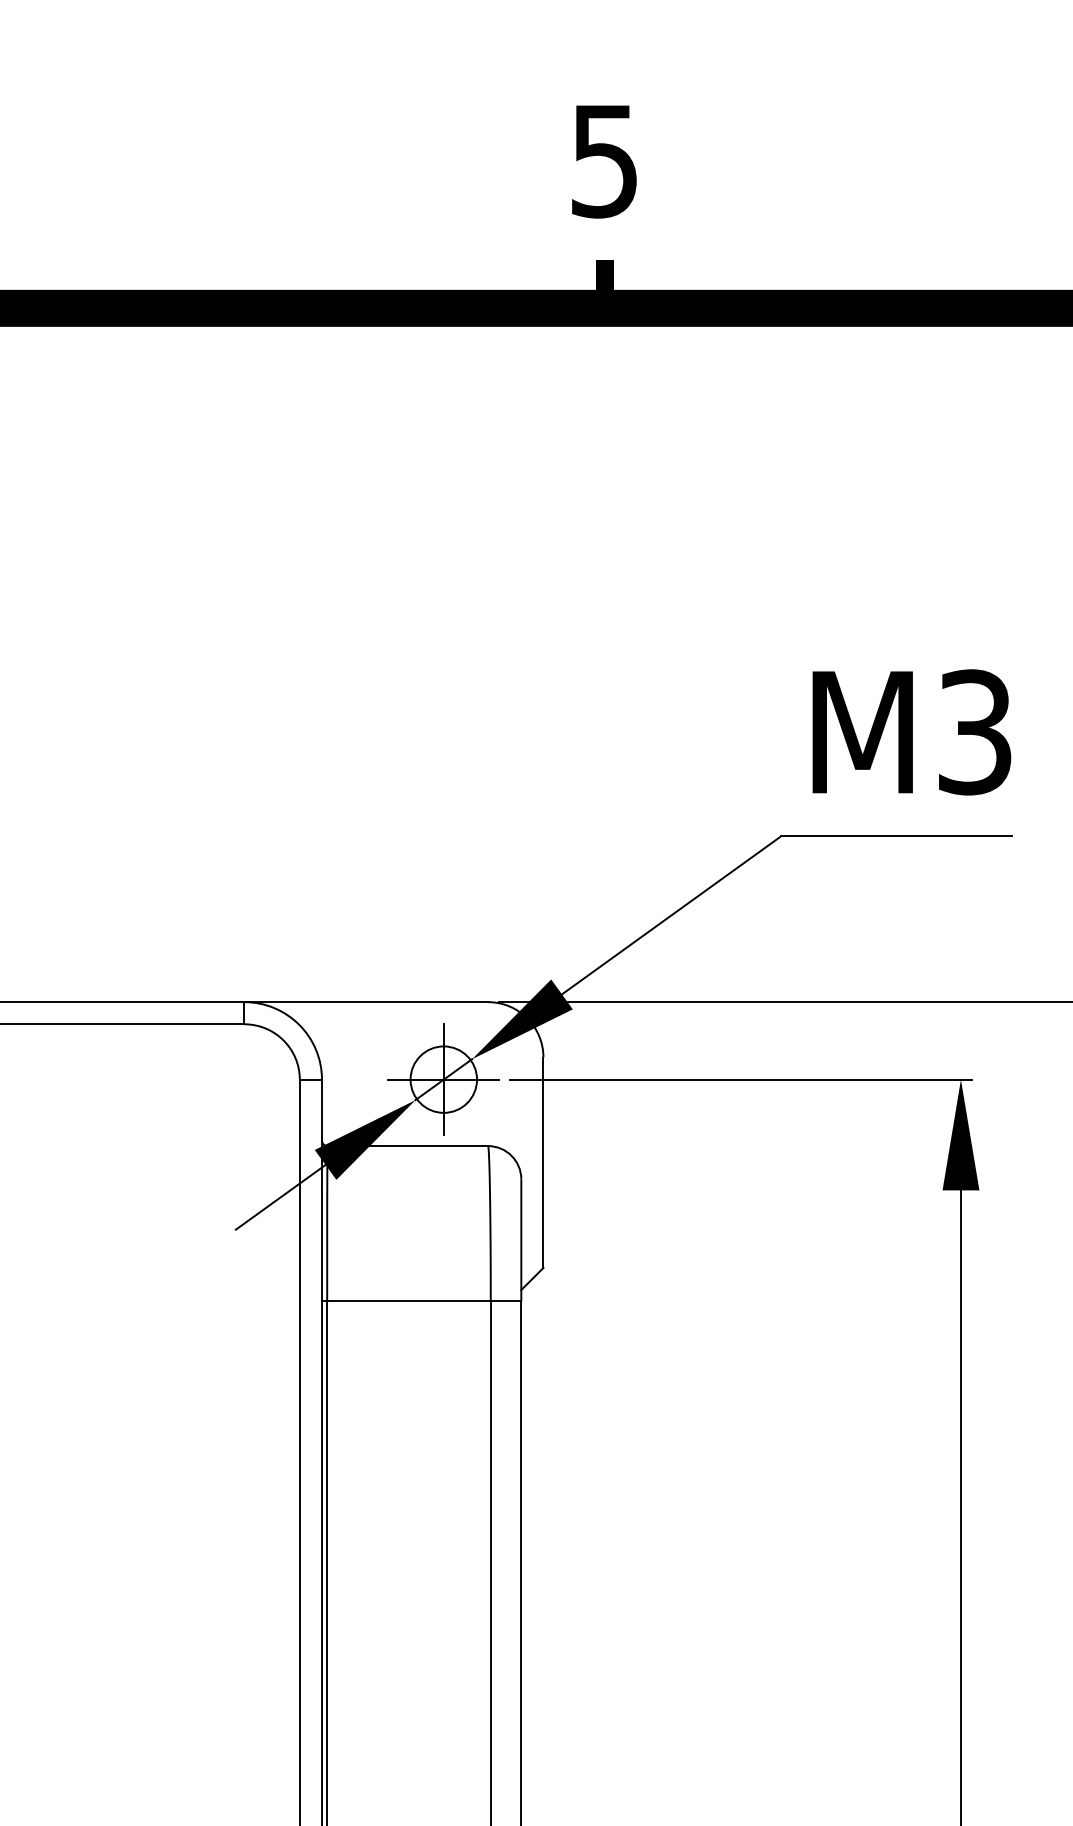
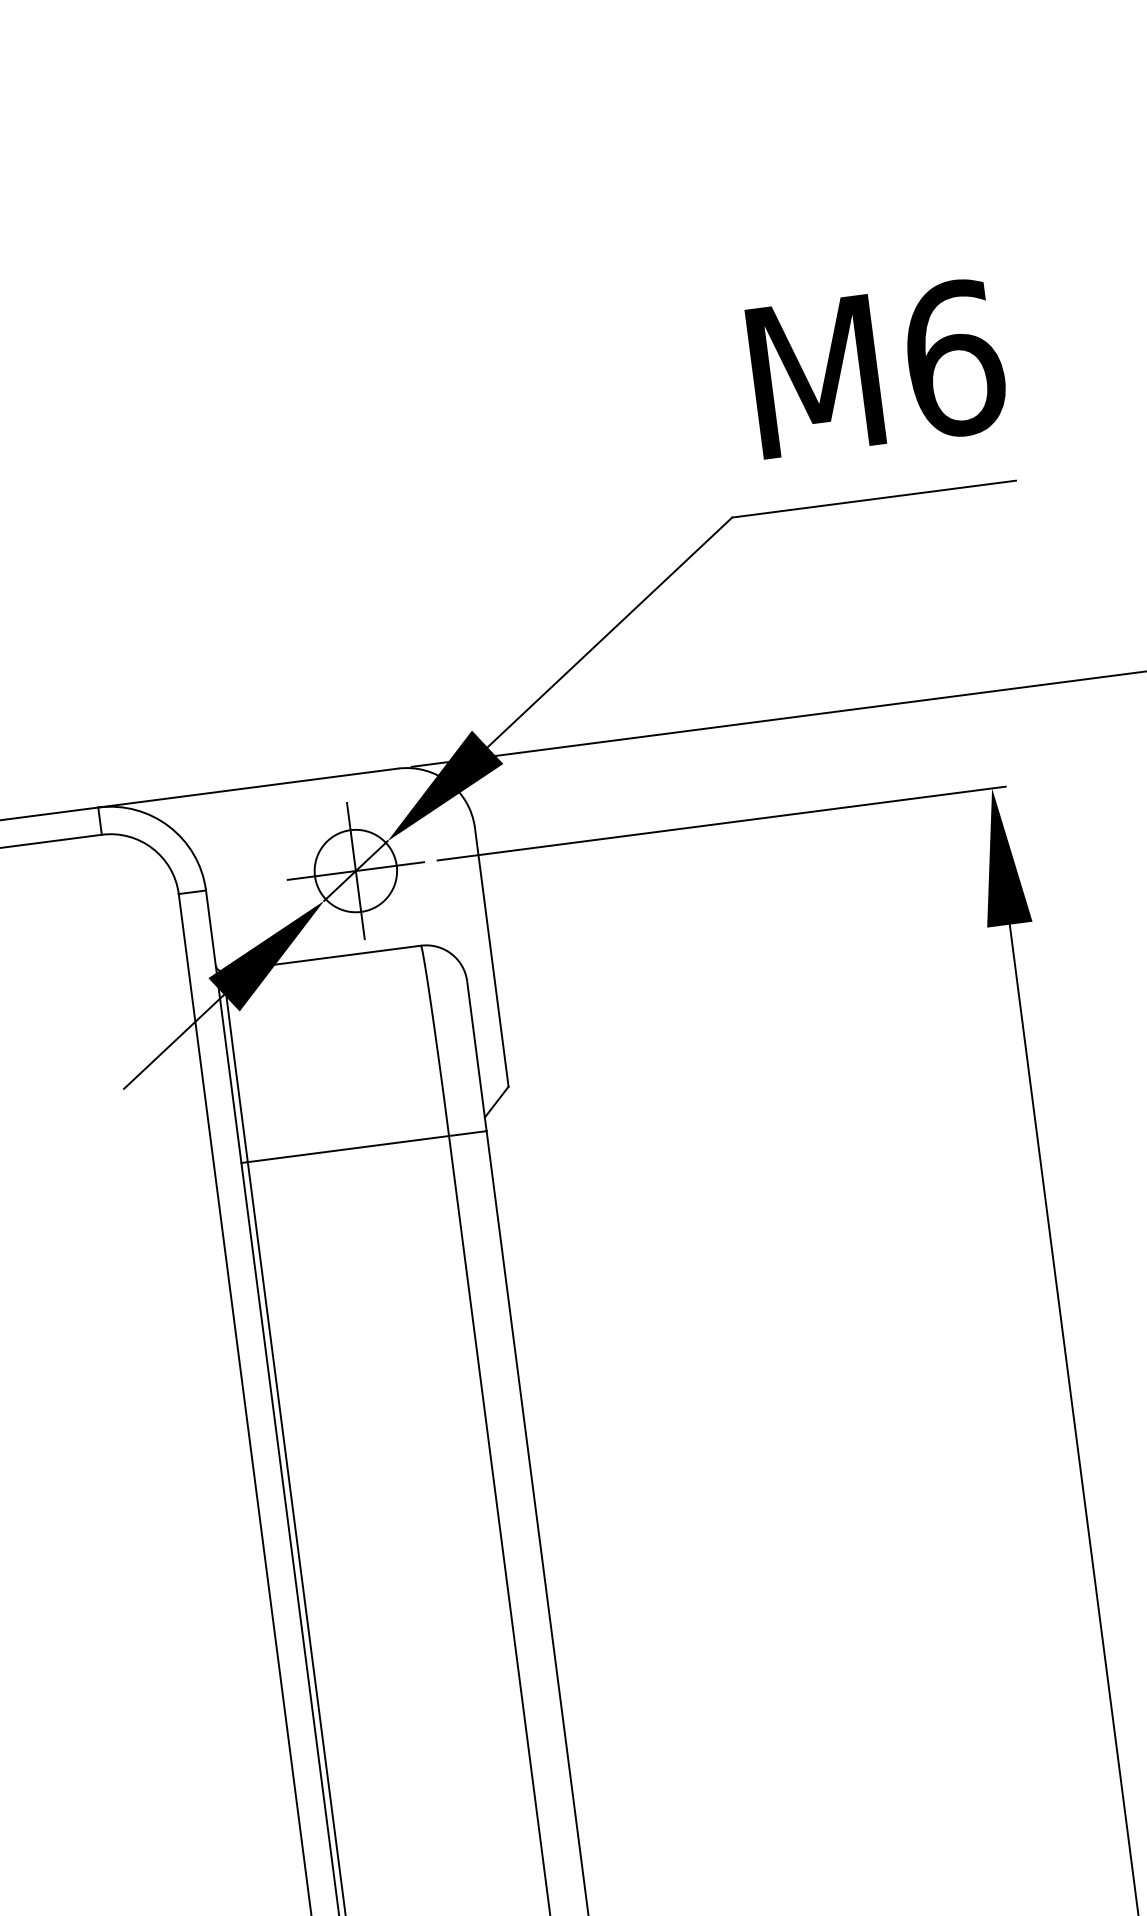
text: (975, 732) -> (954, 359), M3 -> M6

